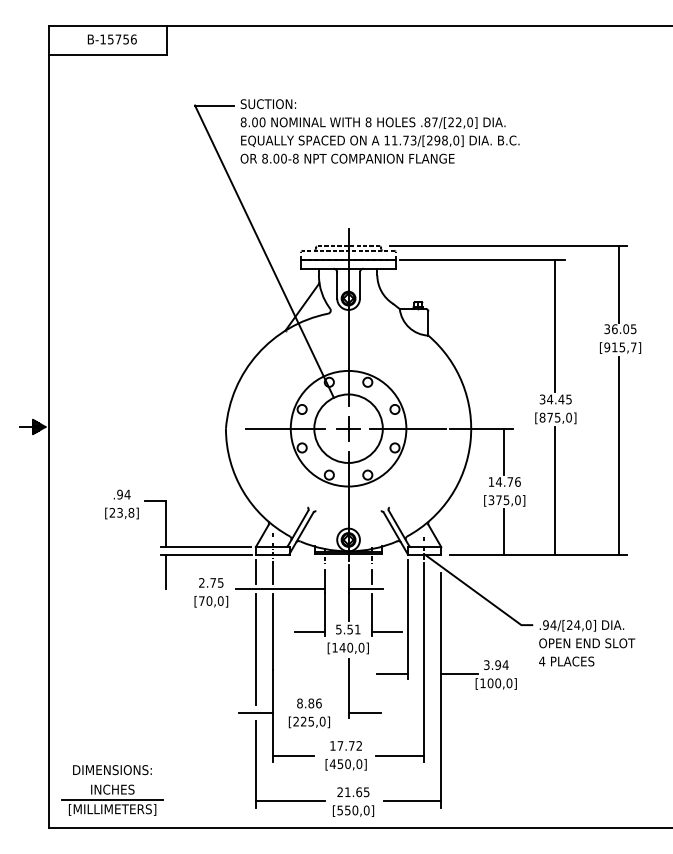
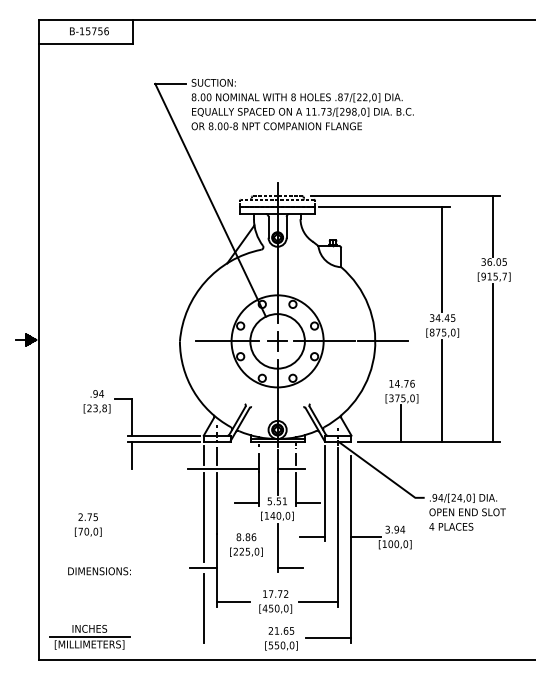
line: (504, 451) -> (401, 359), removed
text: (211, 592) -> (88, 524), moved
text: (309, 712) -> (246, 544), moved
text: (112, 770) -> (99, 571), moved
line: (289, 801) -> (230, 638), removed

